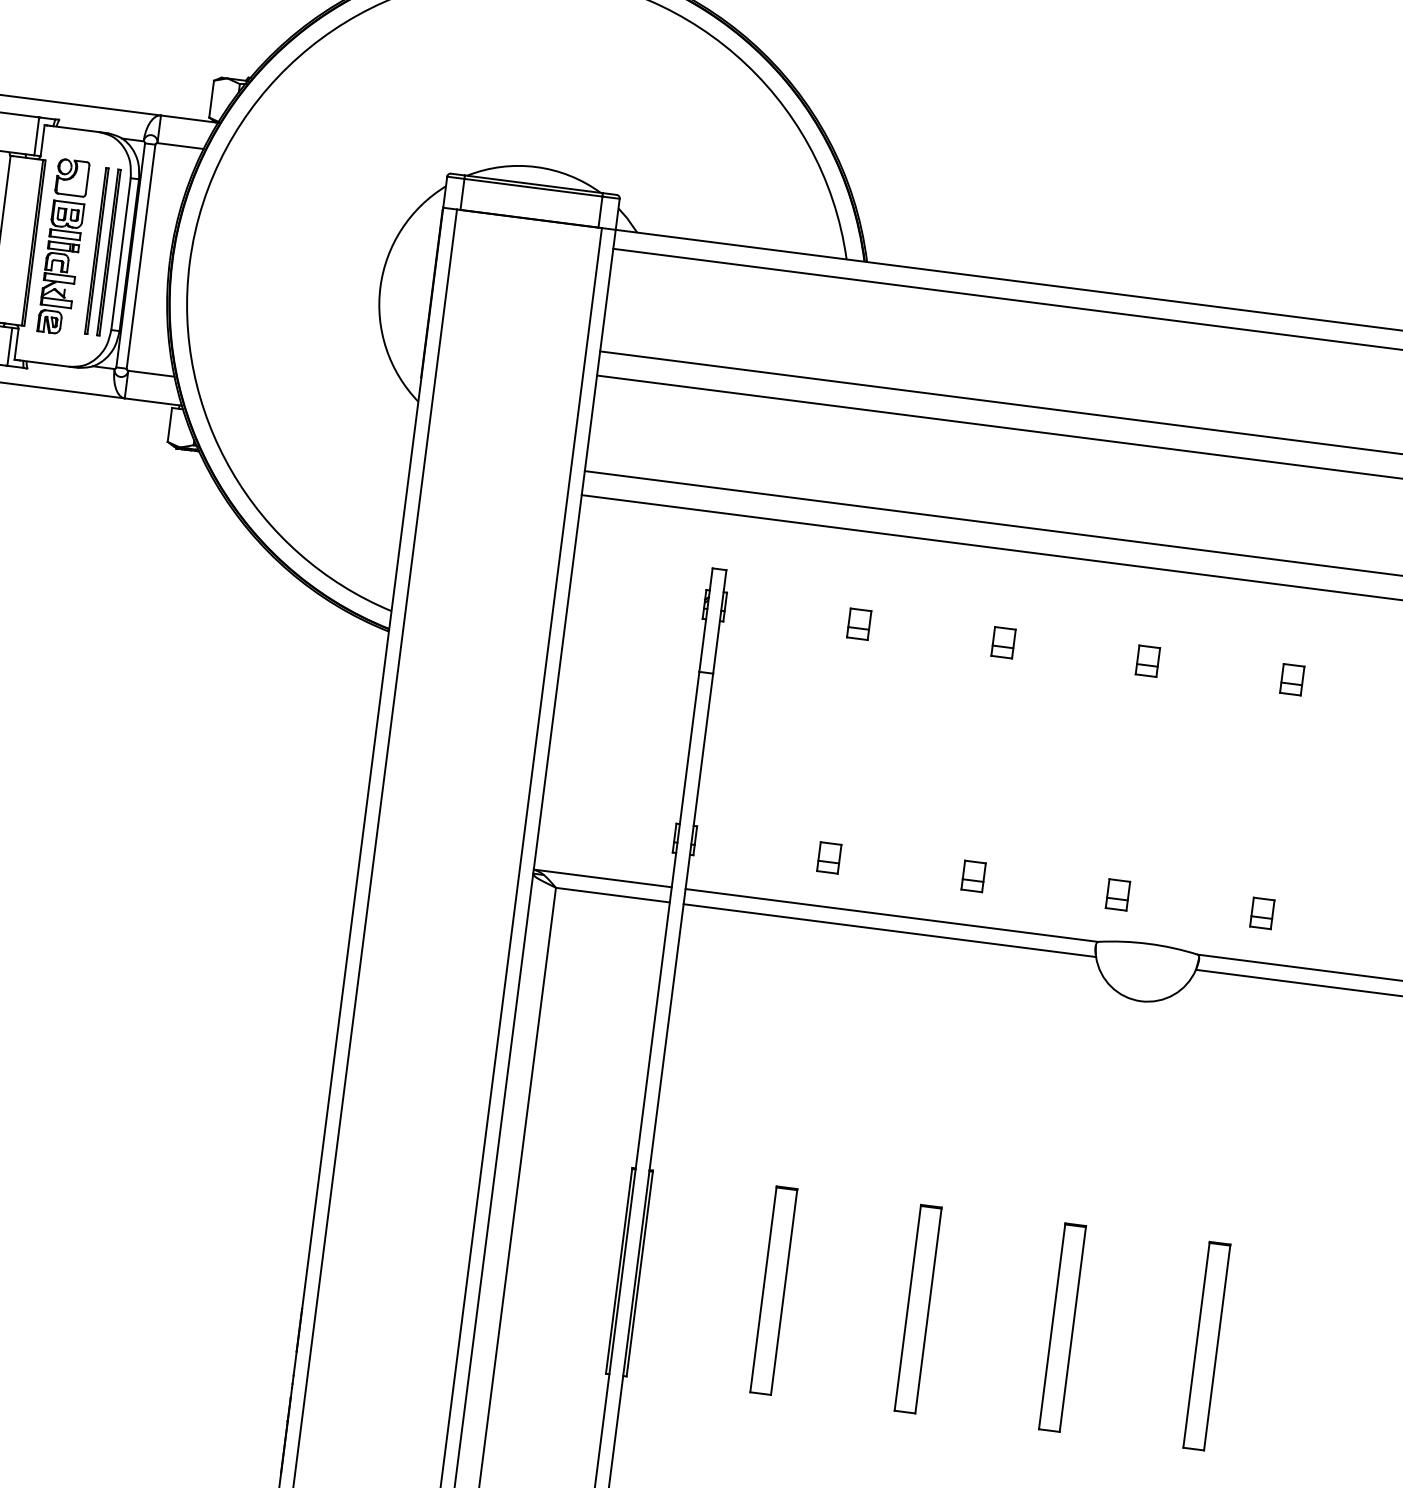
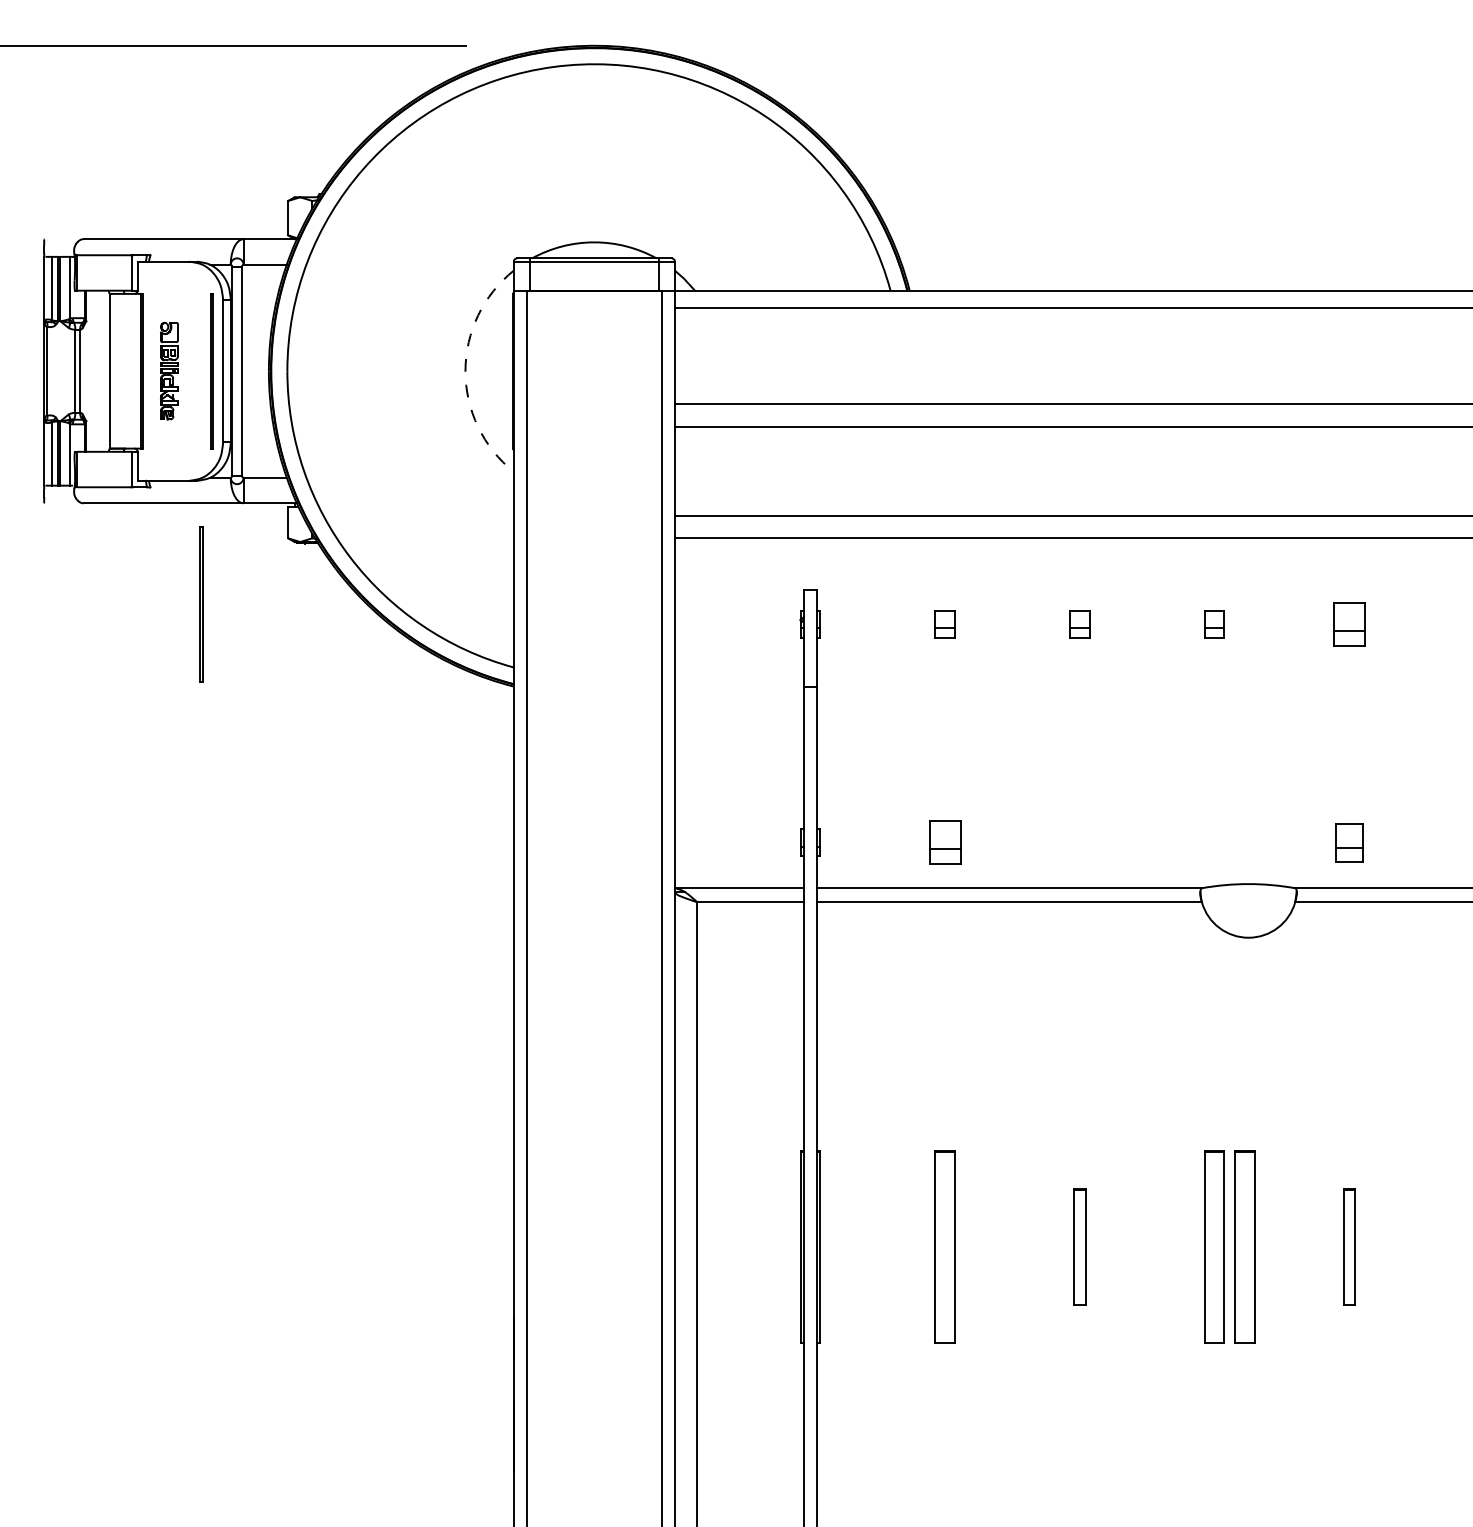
part: (63, 245) -> (169, 370), size x0.6
line: (95, 251) -> (200, 604), moved
arc: (380, 287) -> (465, 371), solid -> dashed
part: (1292, 679) -> (1349, 624), size x1.6
part: (828, 857) -> (944, 842), size x1.6
part: (973, 876) -> (1079, 842), removed
part: (1117, 894) -> (1214, 842), removed
part: (1262, 913) -> (1349, 842), size x1.4
part: (917, 1308) -> (1079, 1246), size x0.6
part: (1094, 1331) -> (1244, 1246), added
part: (1206, 1345) -> (1349, 1246), size x0.6

